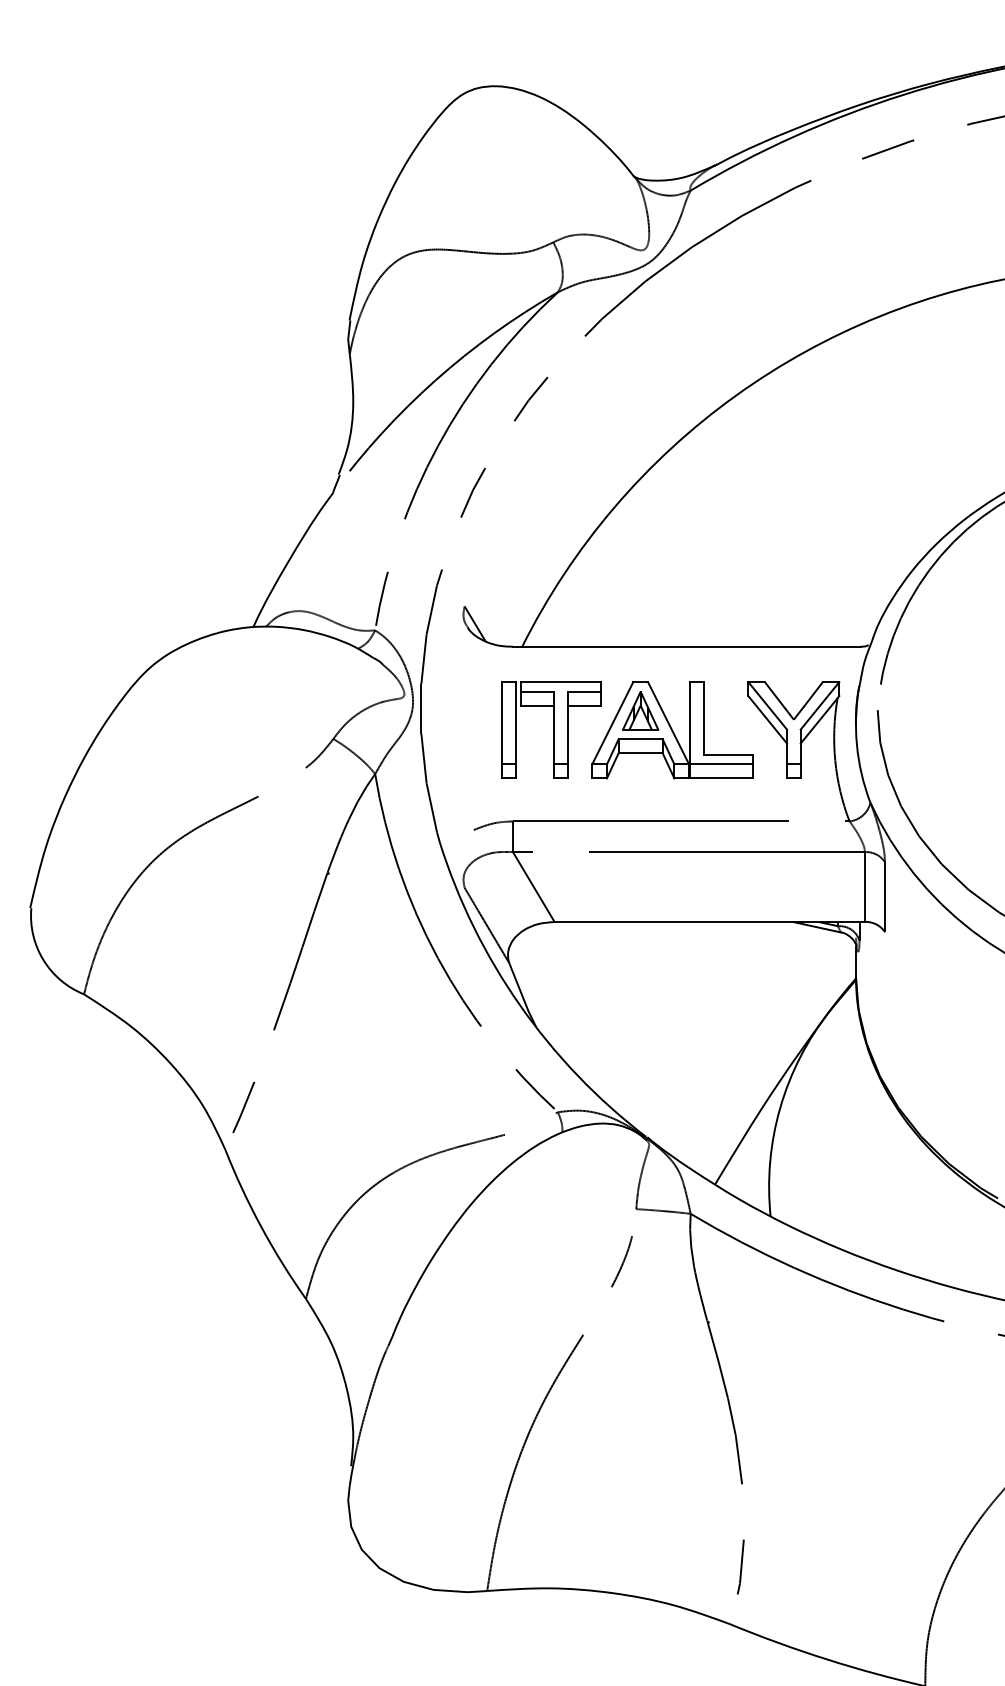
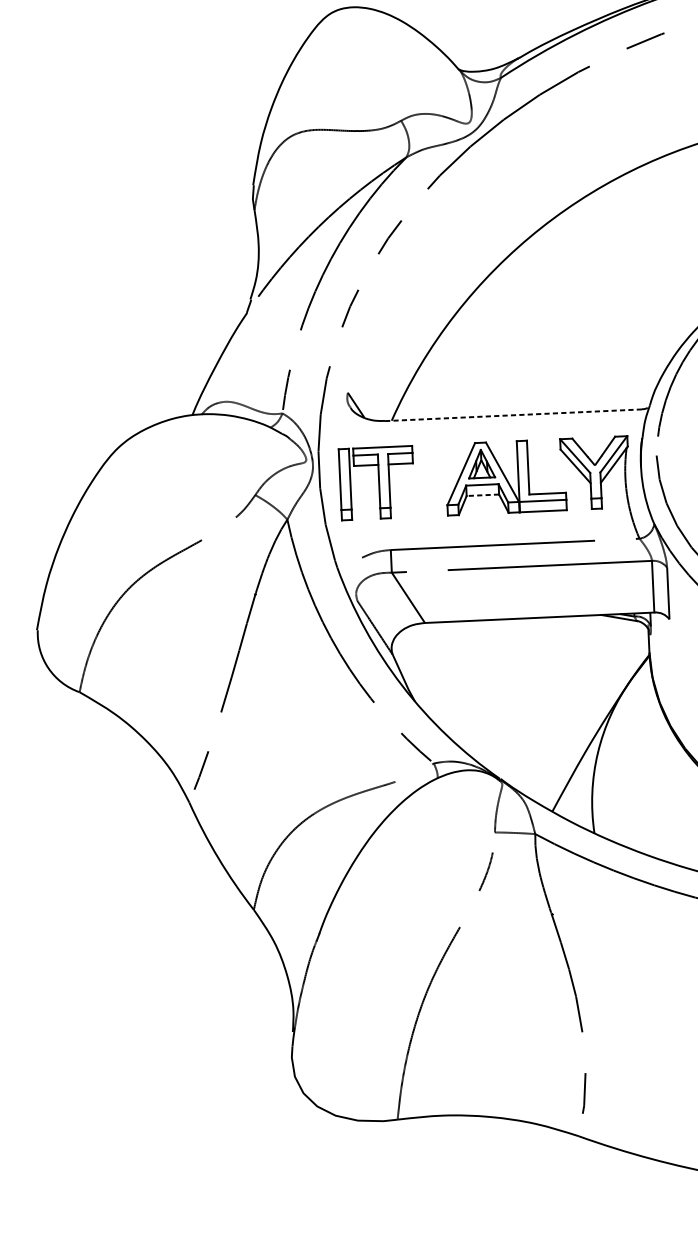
line: (686, 646) -> (513, 414), solid -> dashed
part: (551, 729) -> (377, 482), moved
line: (640, 753) -> (482, 495), solid -> dashed

